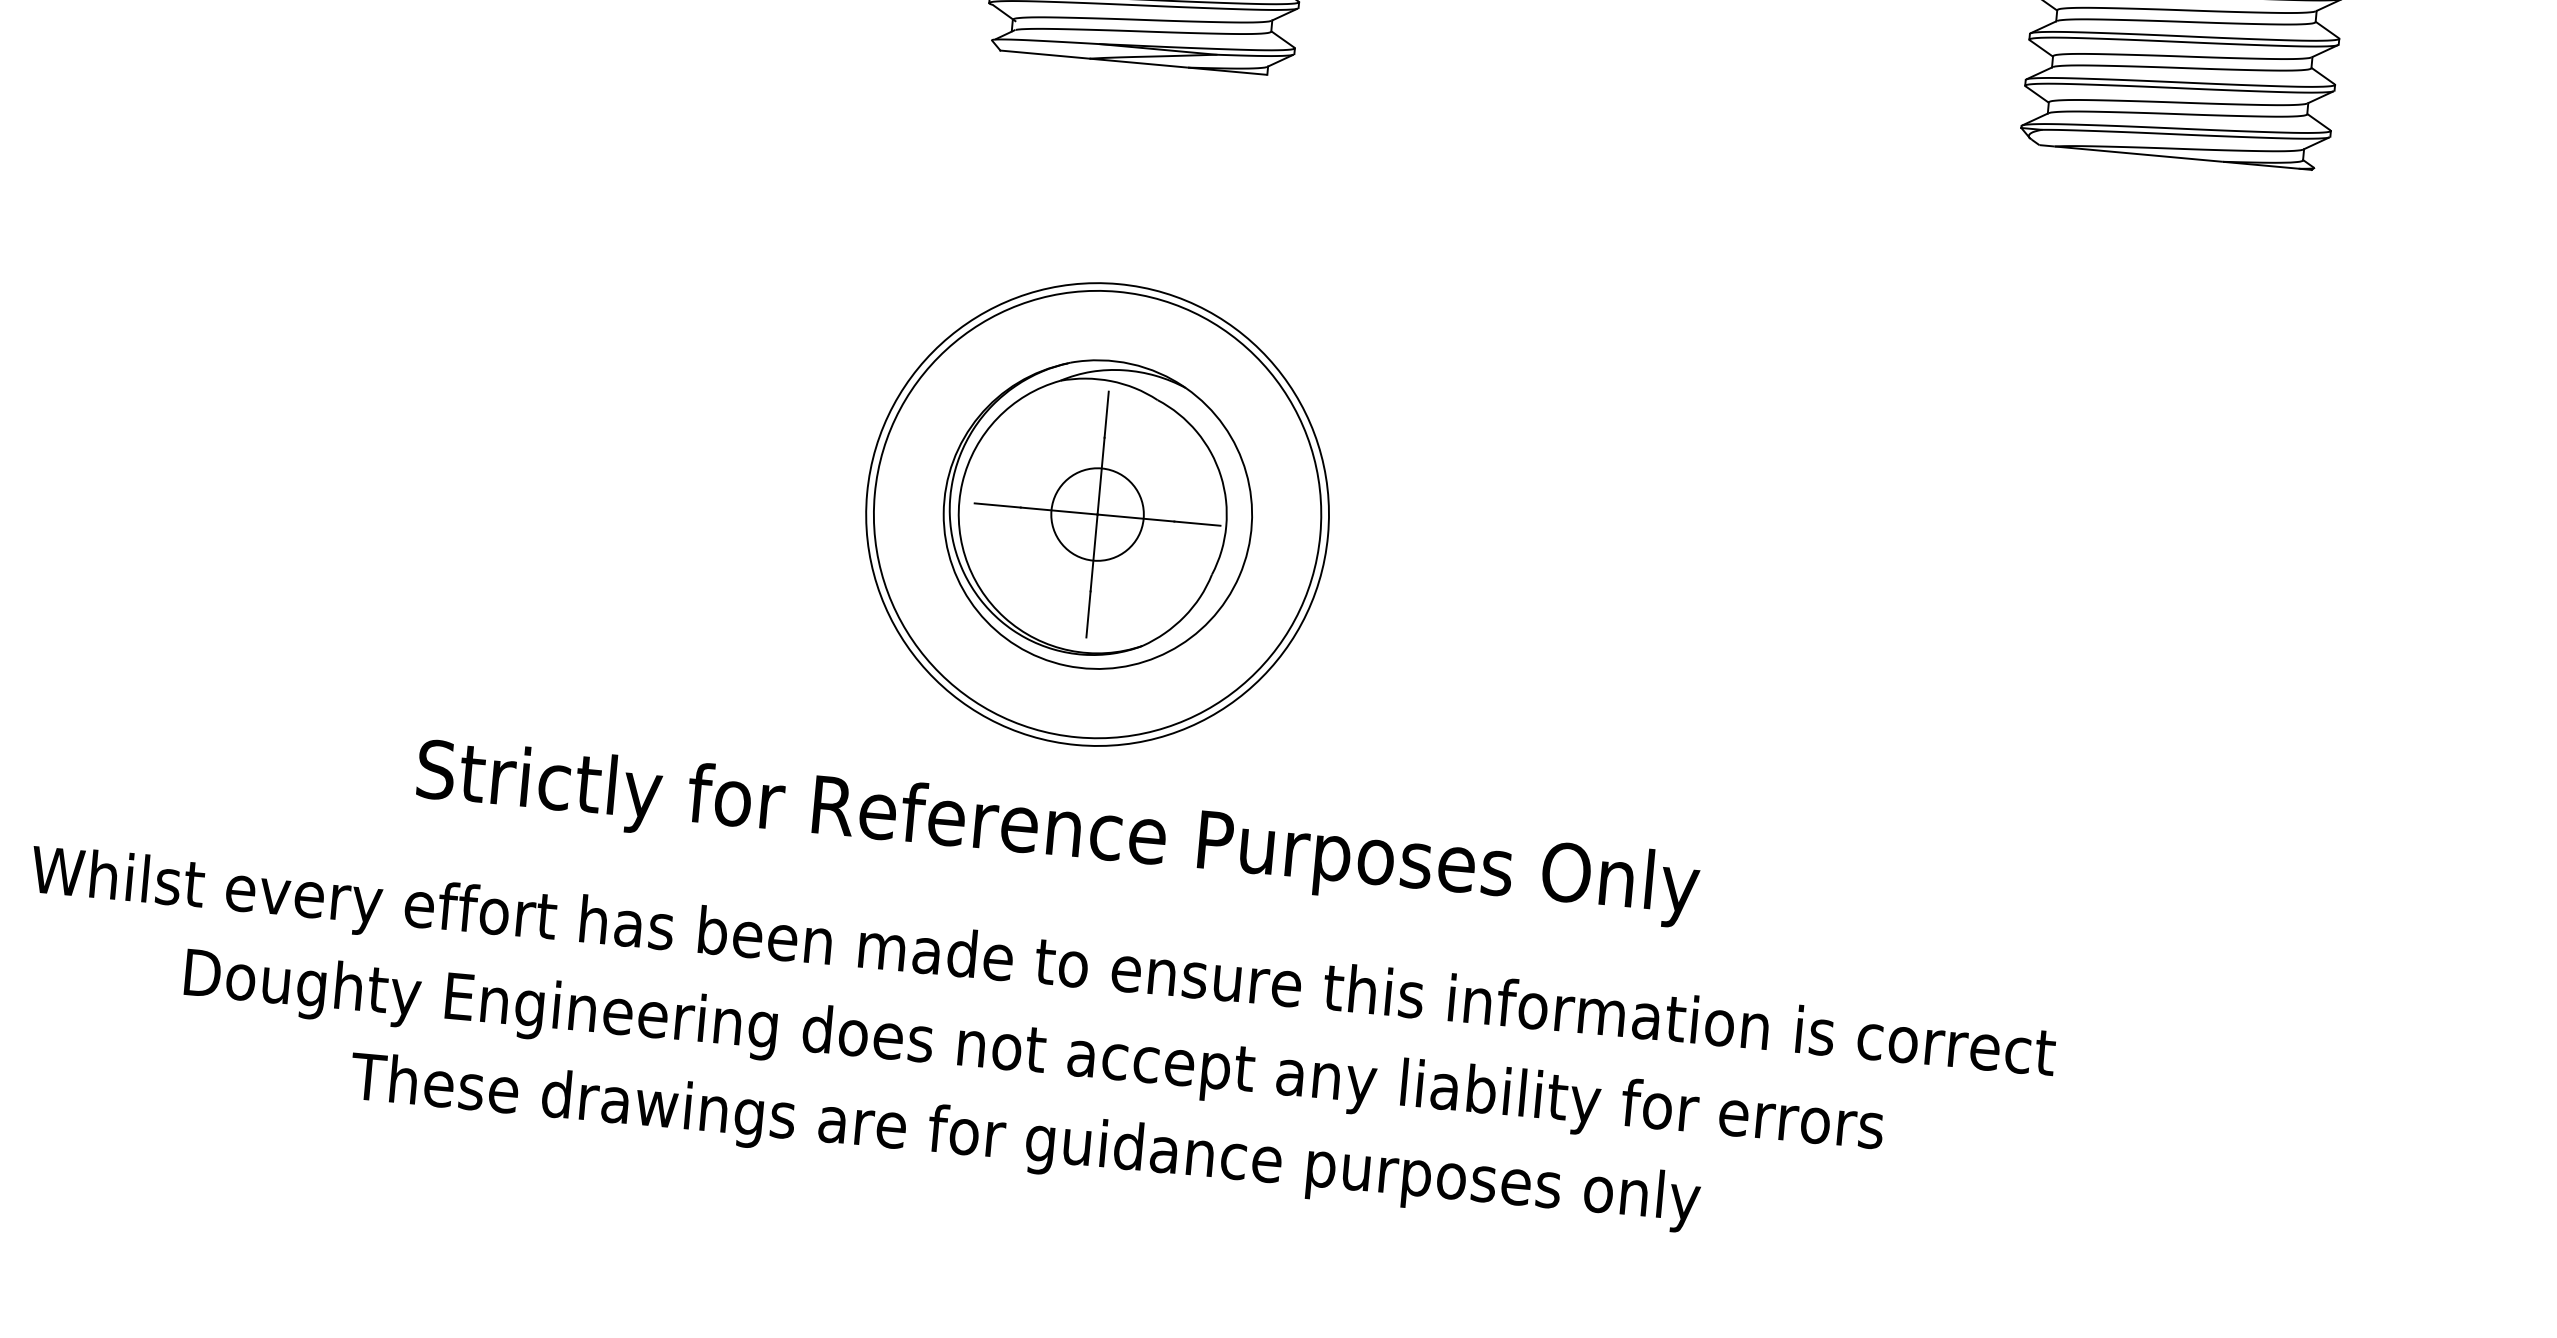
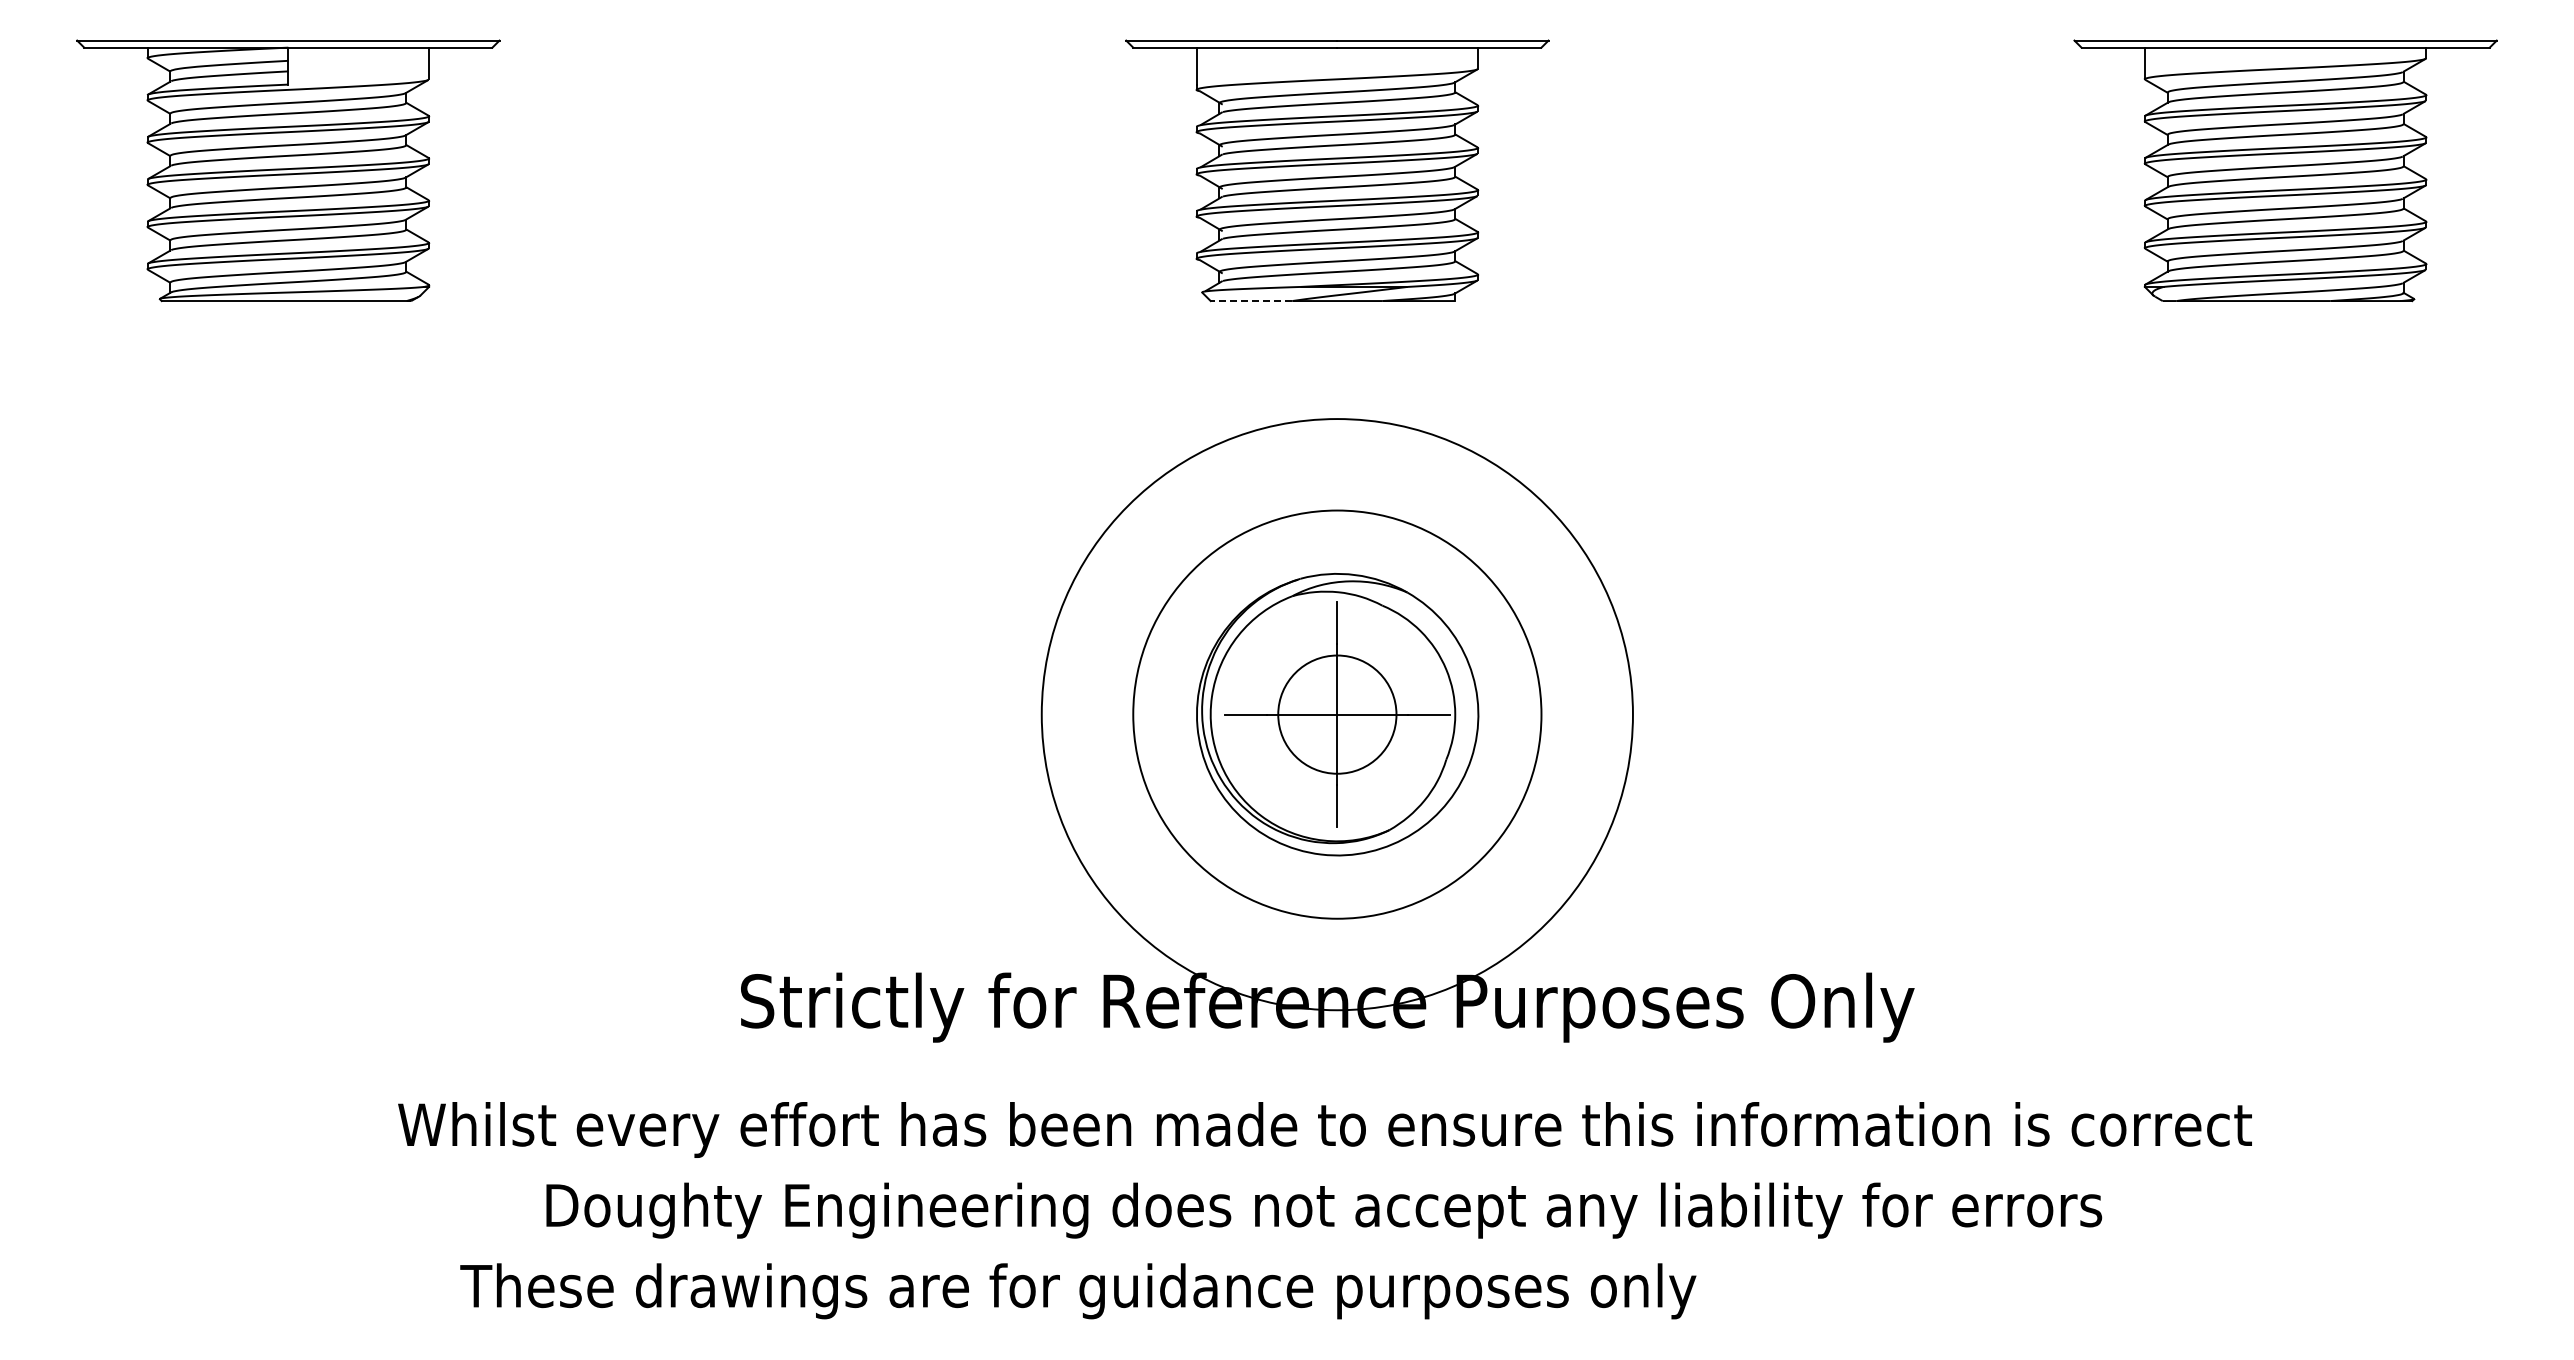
line: (1044, 55) -> (1251, 301), solid -> dashed
circle: (1097, 514) -> (1337, 714), size x1.4
circle: (1097, 514) -> (1337, 714), size x1.4
text: (1025, 1142) -> (1078, 1291), moved

